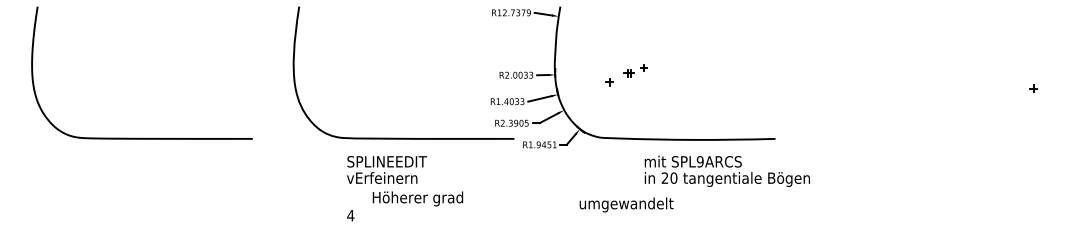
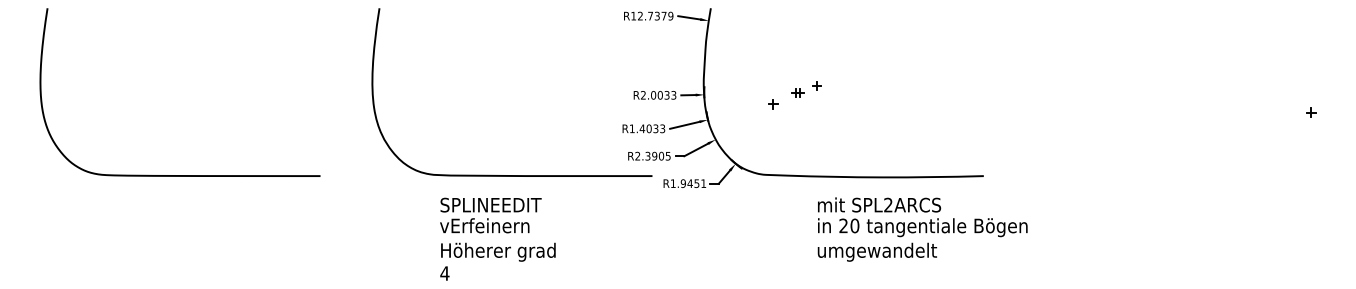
text: (699, 161) -> (887, 204), SPL9ARCS -> SPL2ARCS
text: (417, 198) -> (497, 251), moved
text: (626, 204) -> (877, 251), moved

